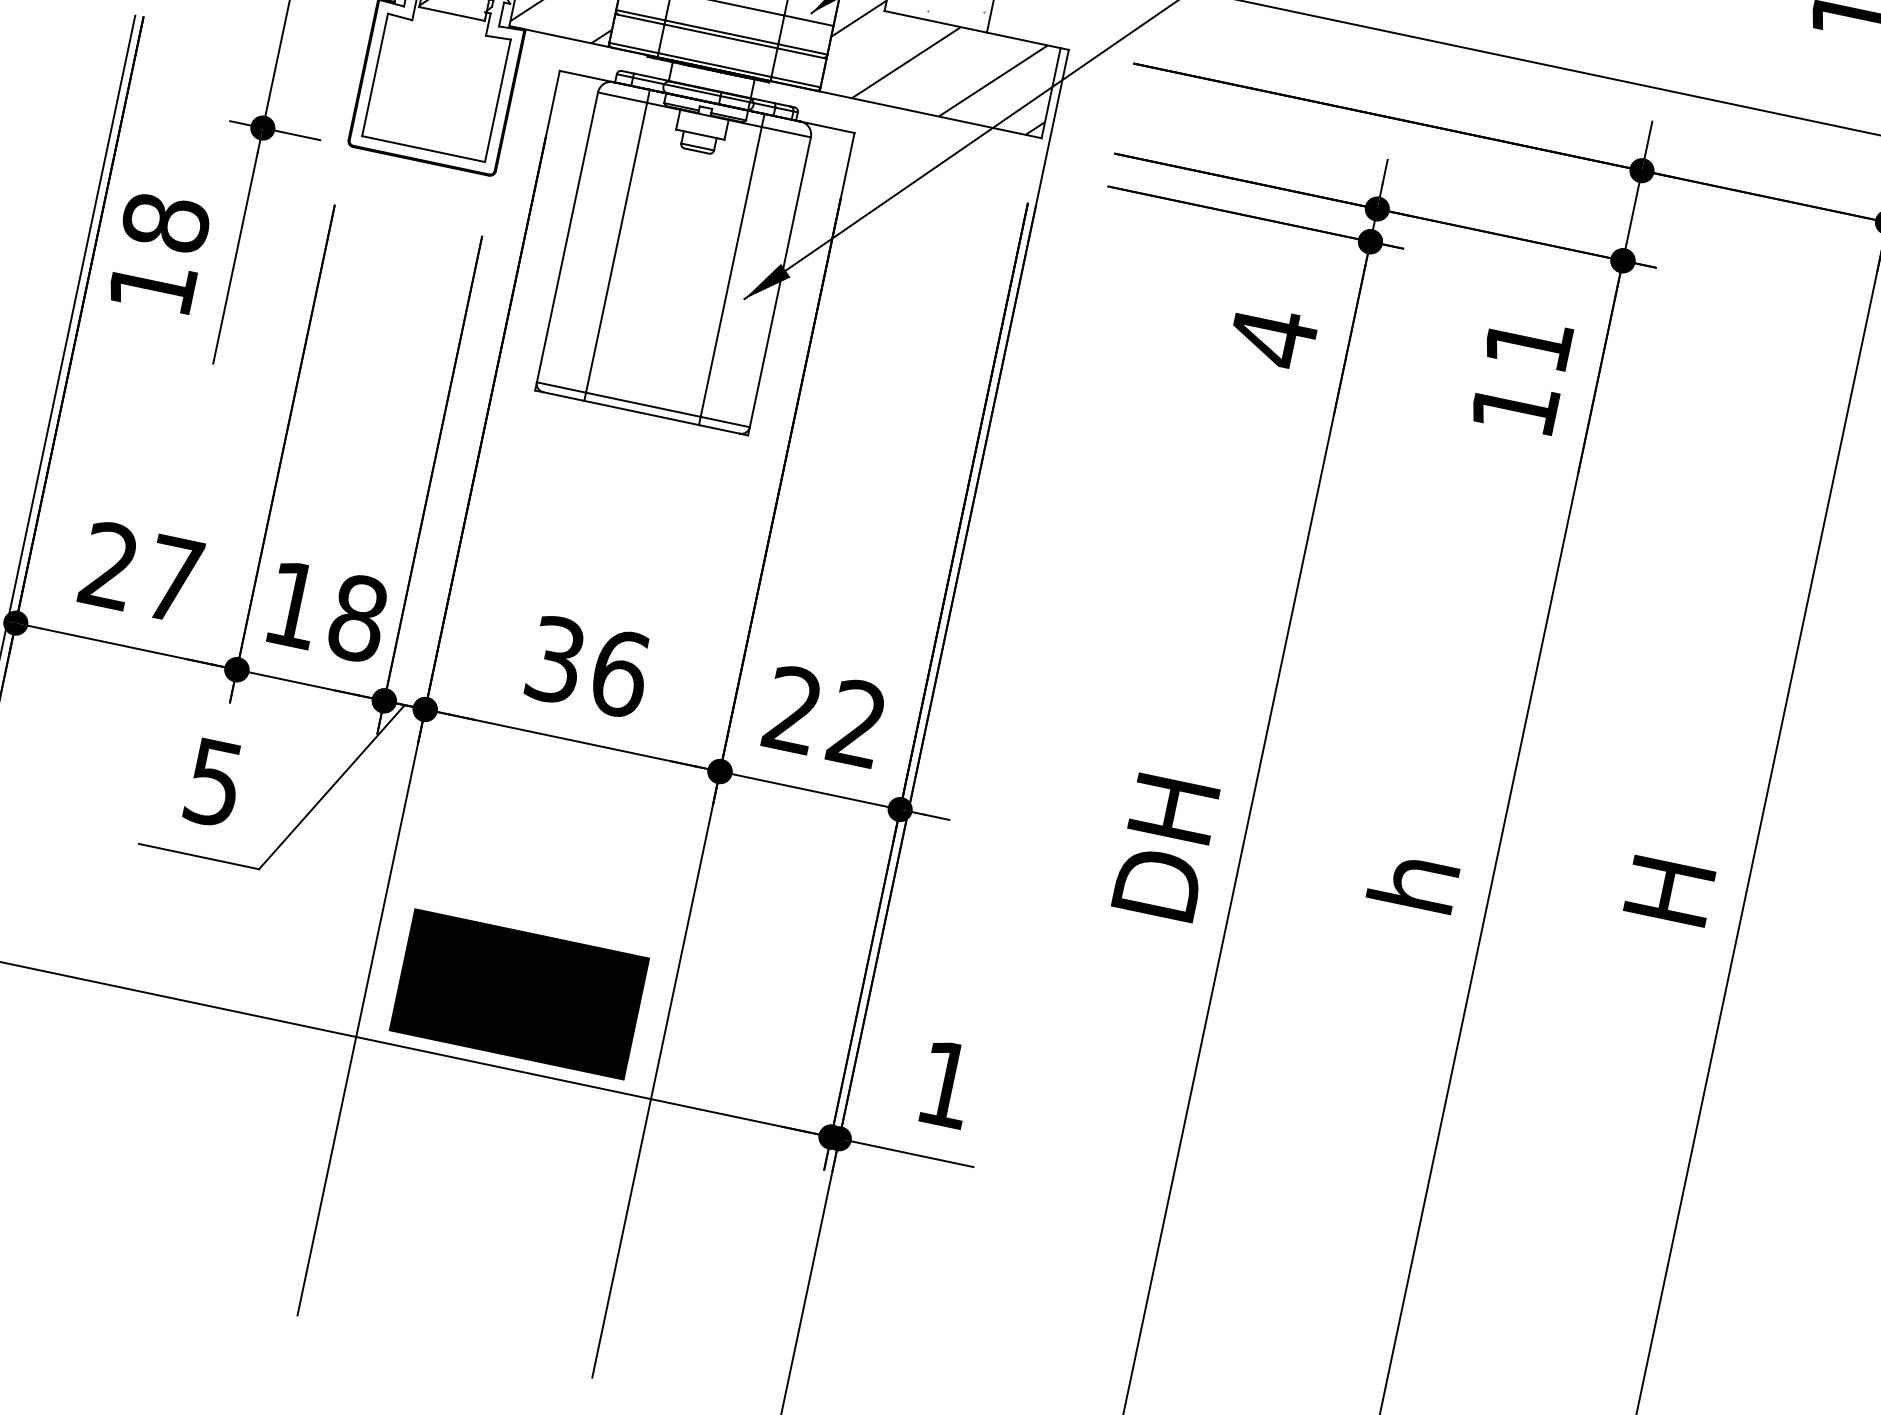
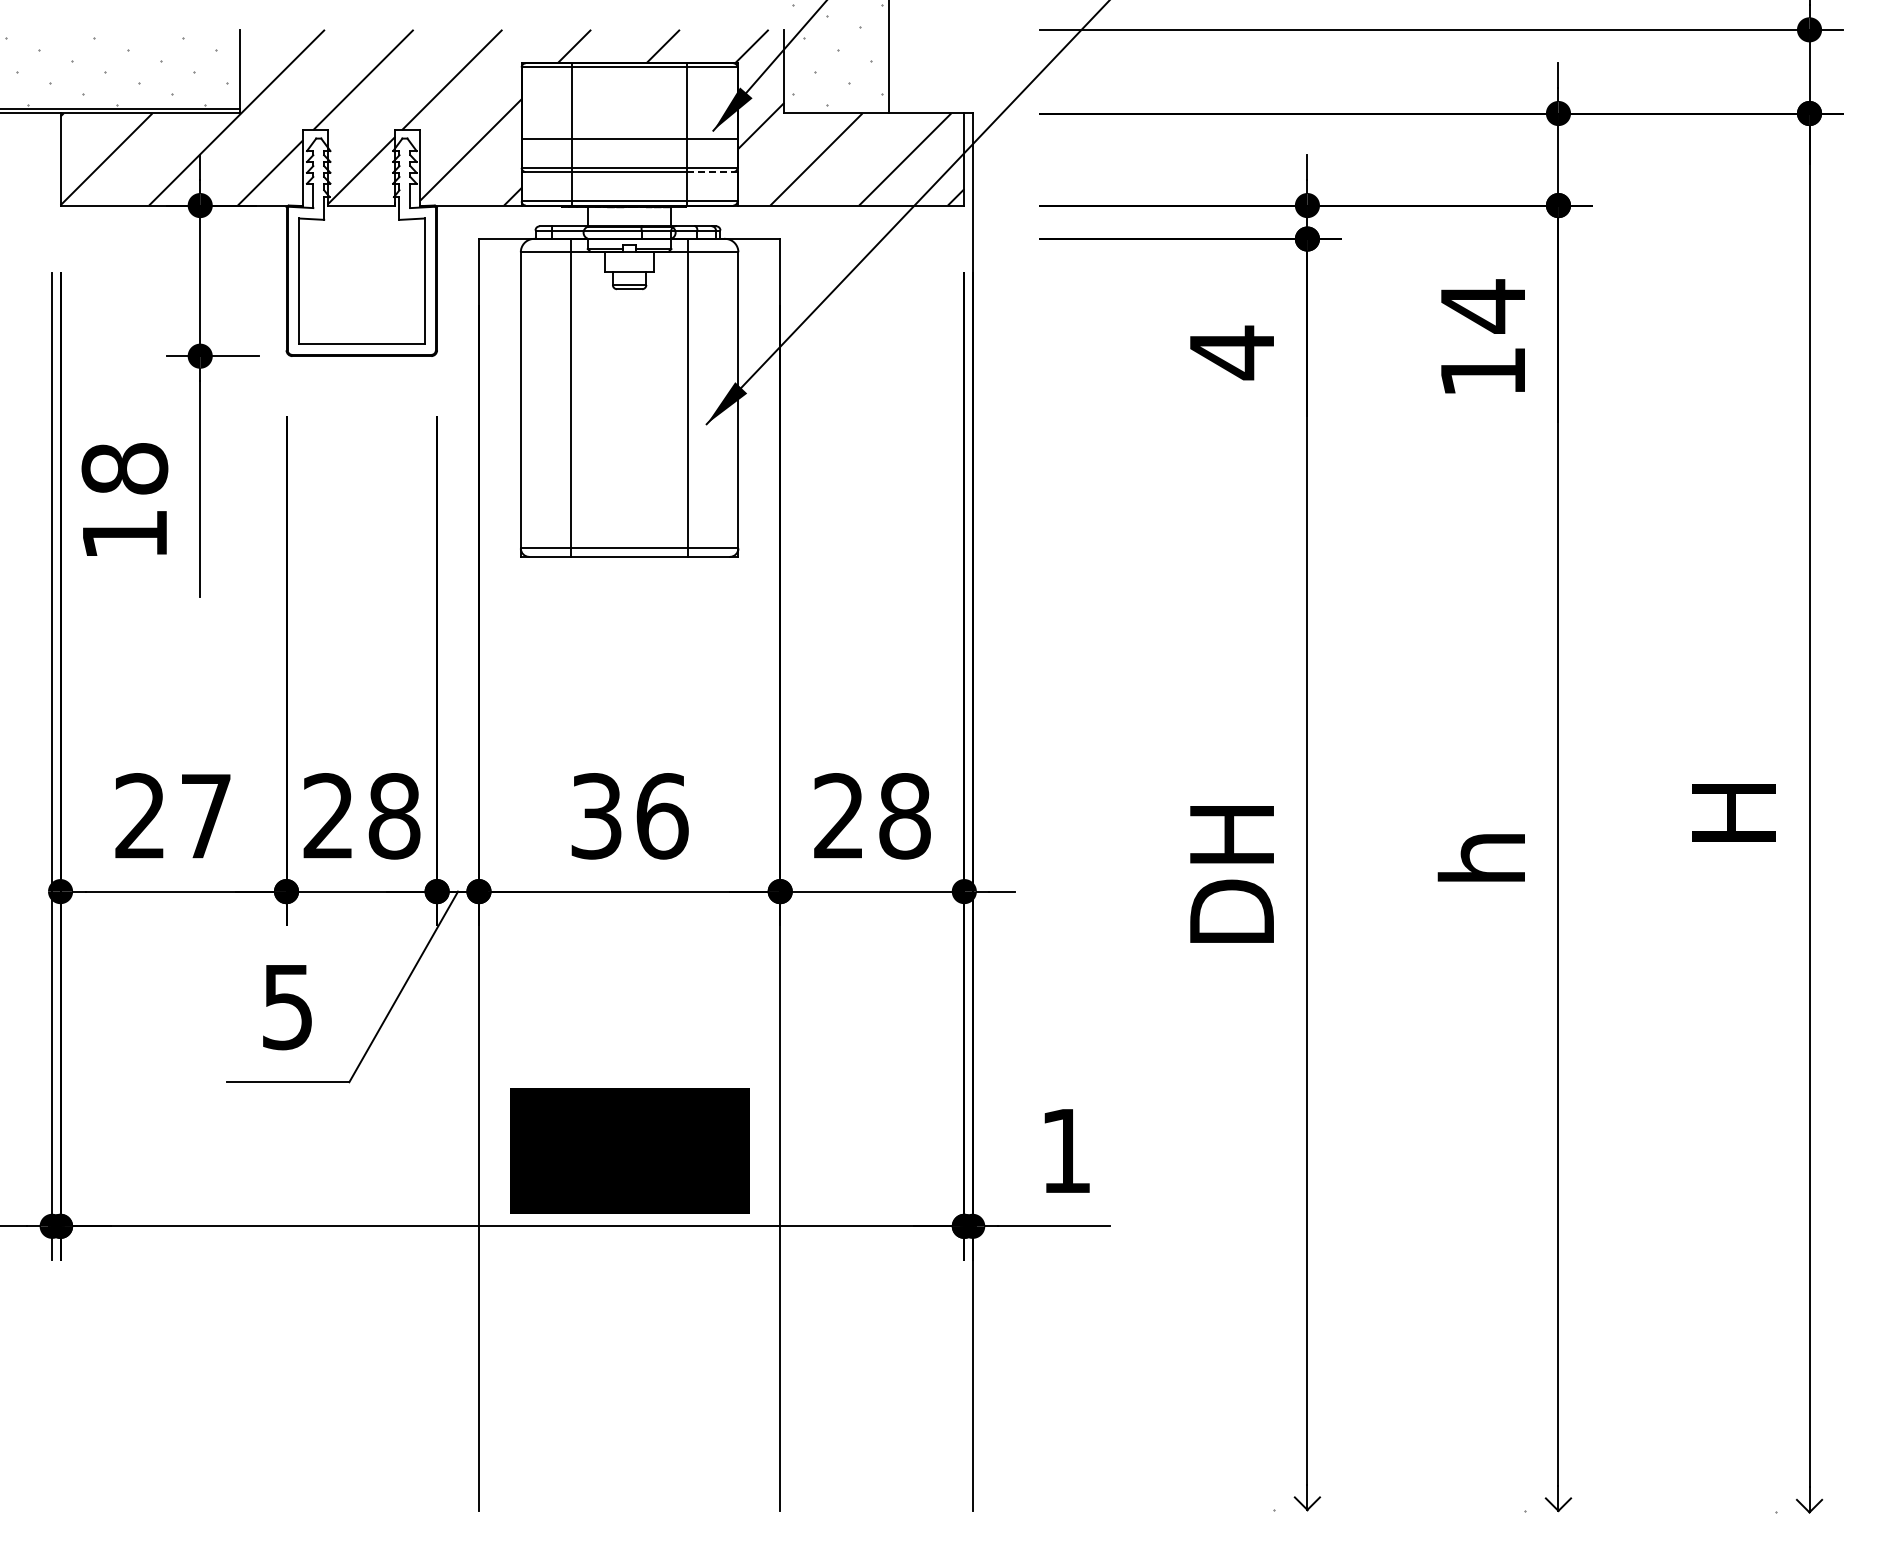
line: (801, 53) -> (711, 172), solid -> dashed
text: (1527, 343) -> (1482, 306), 11 -> 14
text: (292, 603) -> (327, 815), 18 -> 28
text: (857, 723) -> (904, 816), 22 -> 28

